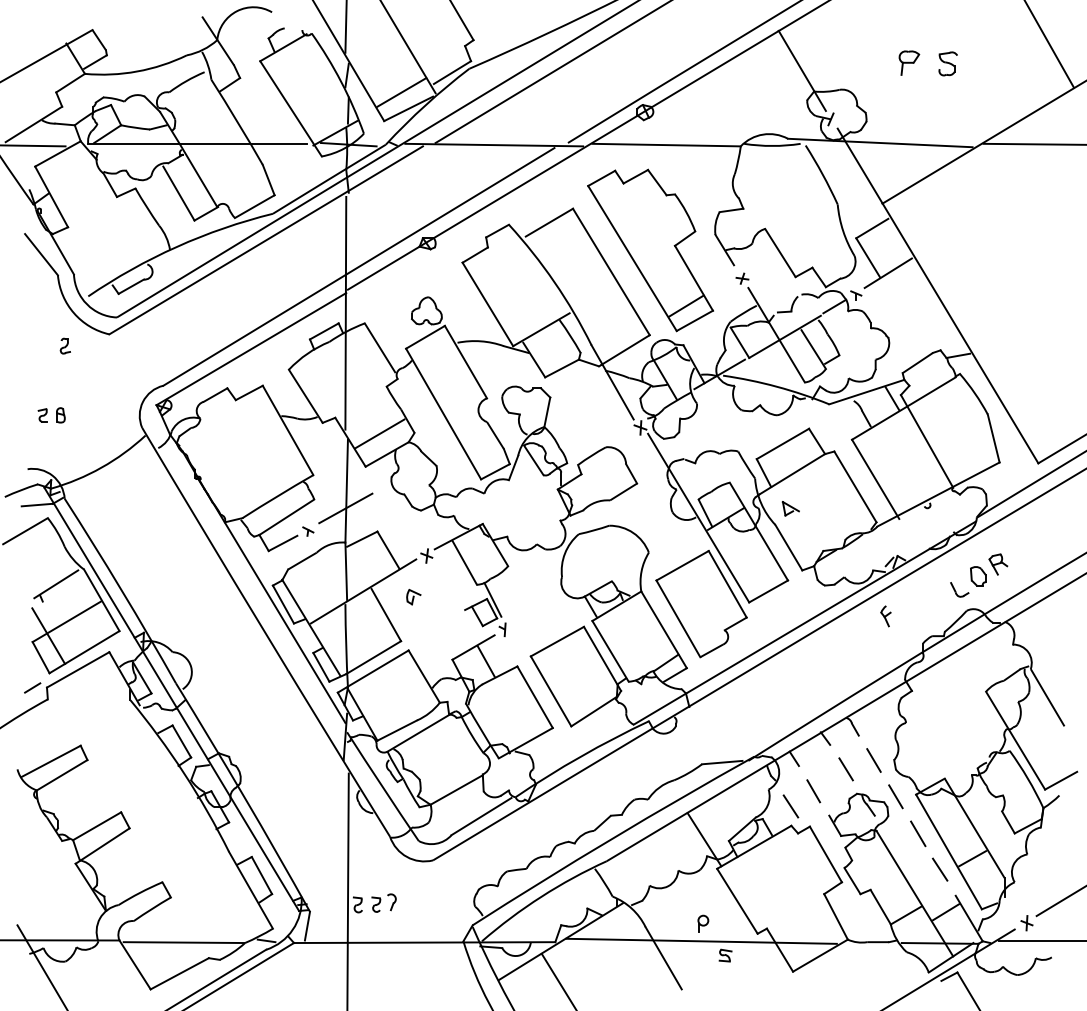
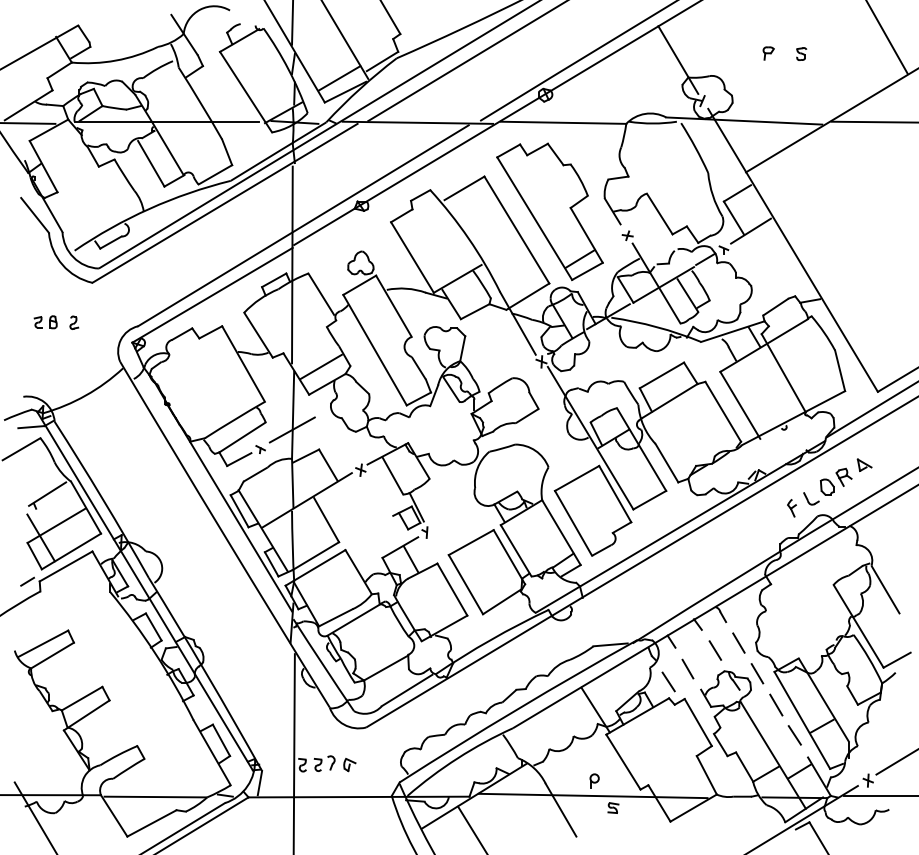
part: (908, 63) -> (768, 53), size x0.62
part: (948, 63) -> (801, 53), size x0.62
part: (65, 345) -> (74, 322), moved
part: (51, 415) -> (45, 322), moved
part: (790, 507) -> (864, 464), moved
part: (413, 597) -> (349, 765), moved
part: (885, 616) -> (791, 508), moved

